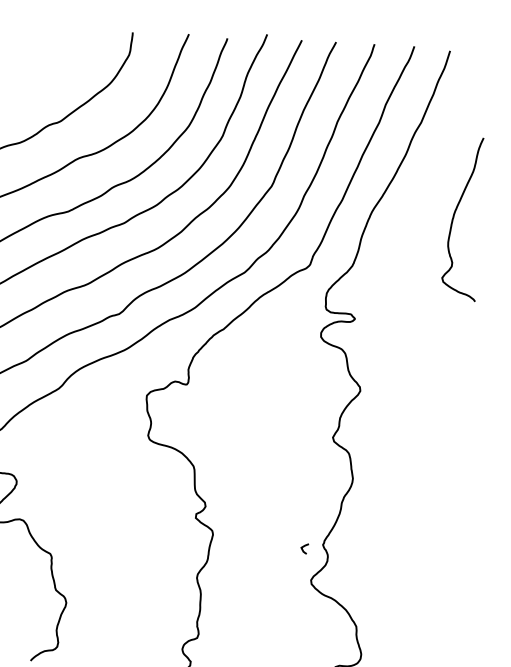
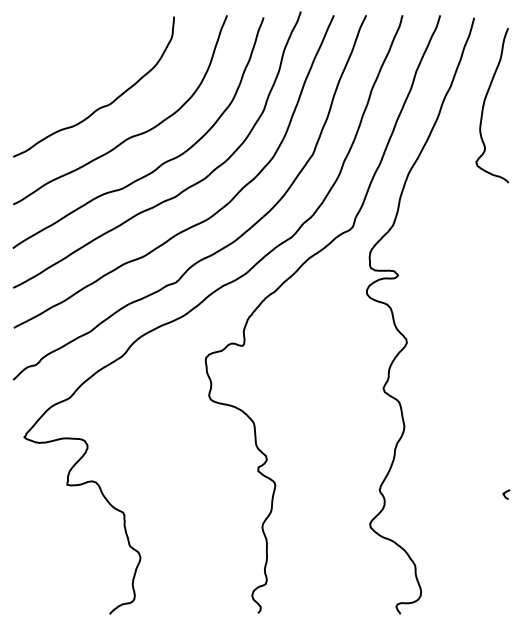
curve: (454, 218) -> (484, 105), moved
curve: (303, 547) -> (505, 493), moved

